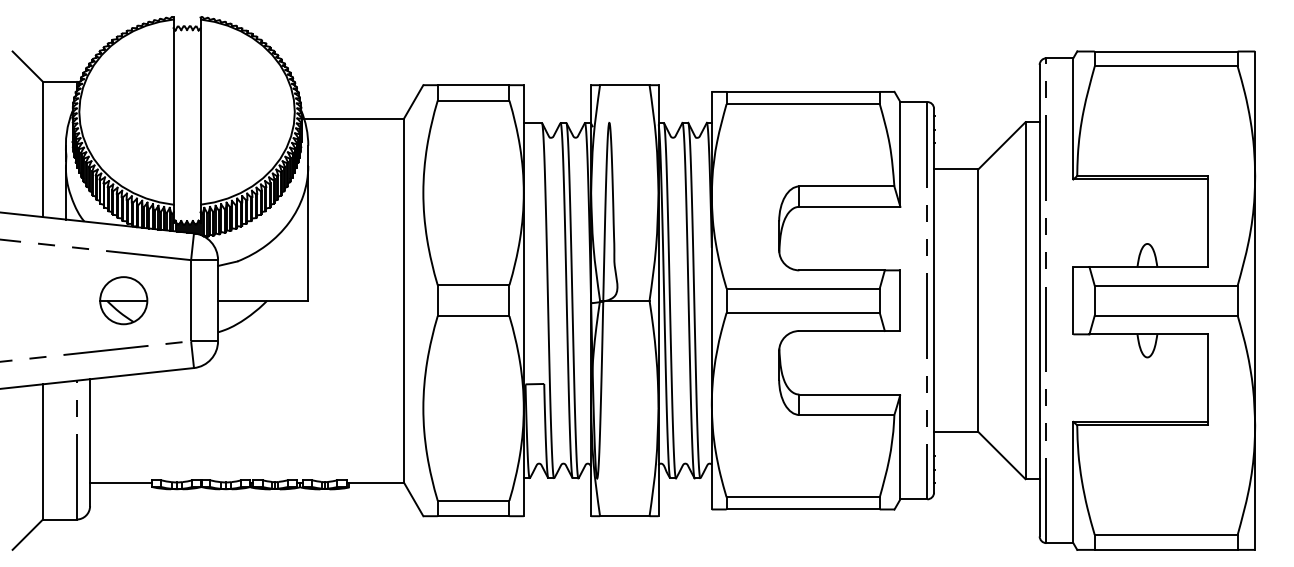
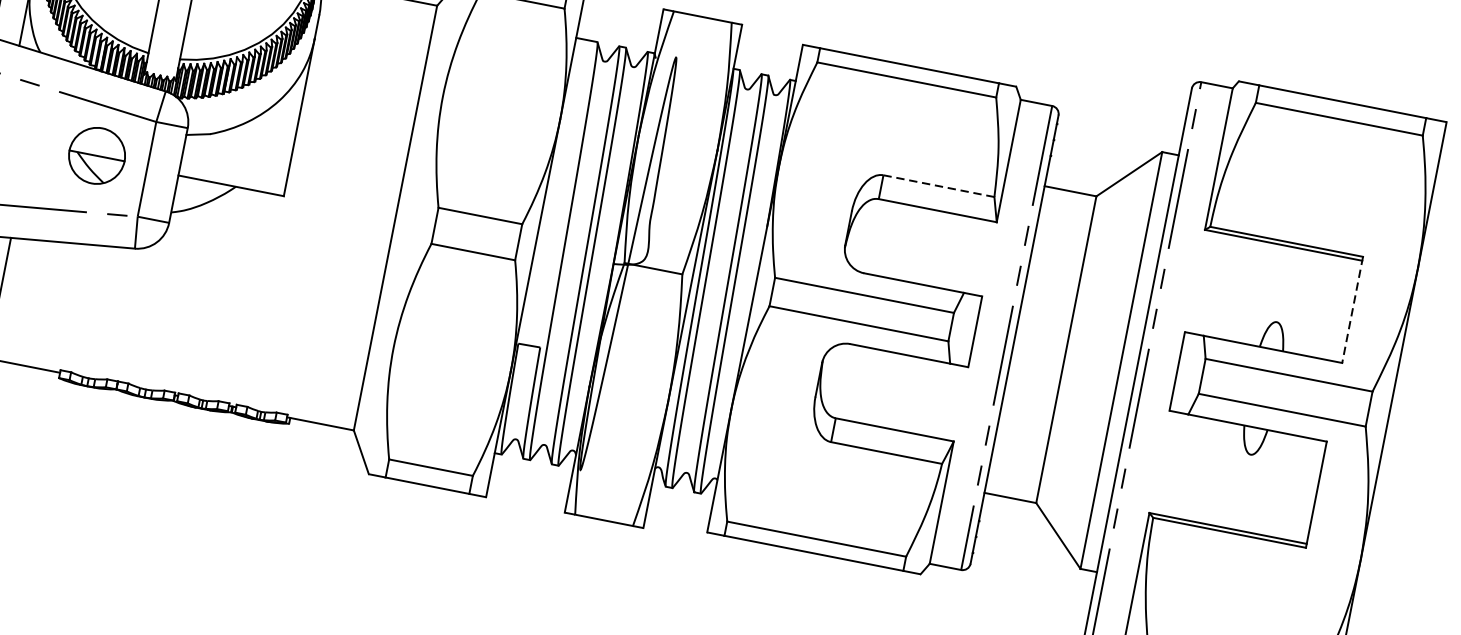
line: (846, 186) -> (938, 186), solid -> dashed
line: (1208, 222) -> (1352, 311), solid -> dashed
part: (123, 300) -> (96, 155), moved

